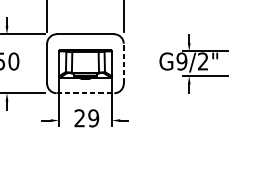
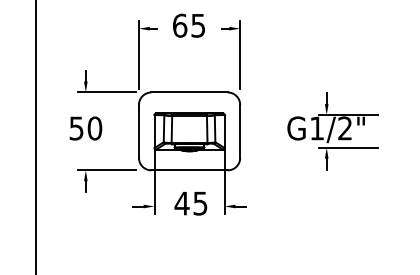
text: (182, 61) -> (317, 128), G9/2" -> G1/2"
line: (123, 63) -> (240, 130), dashed -> solid
line: (86, 93) -> (190, 170), dashed -> solid
text: (86, 118) -> (190, 203), 29 -> 45

